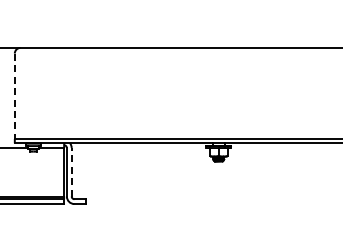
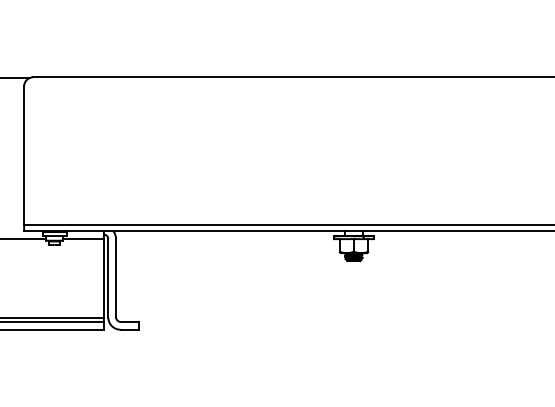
line: (14, 96) -> (23, 155), dashed -> solid
line: (71, 171) -> (115, 277), dashed -> solid

